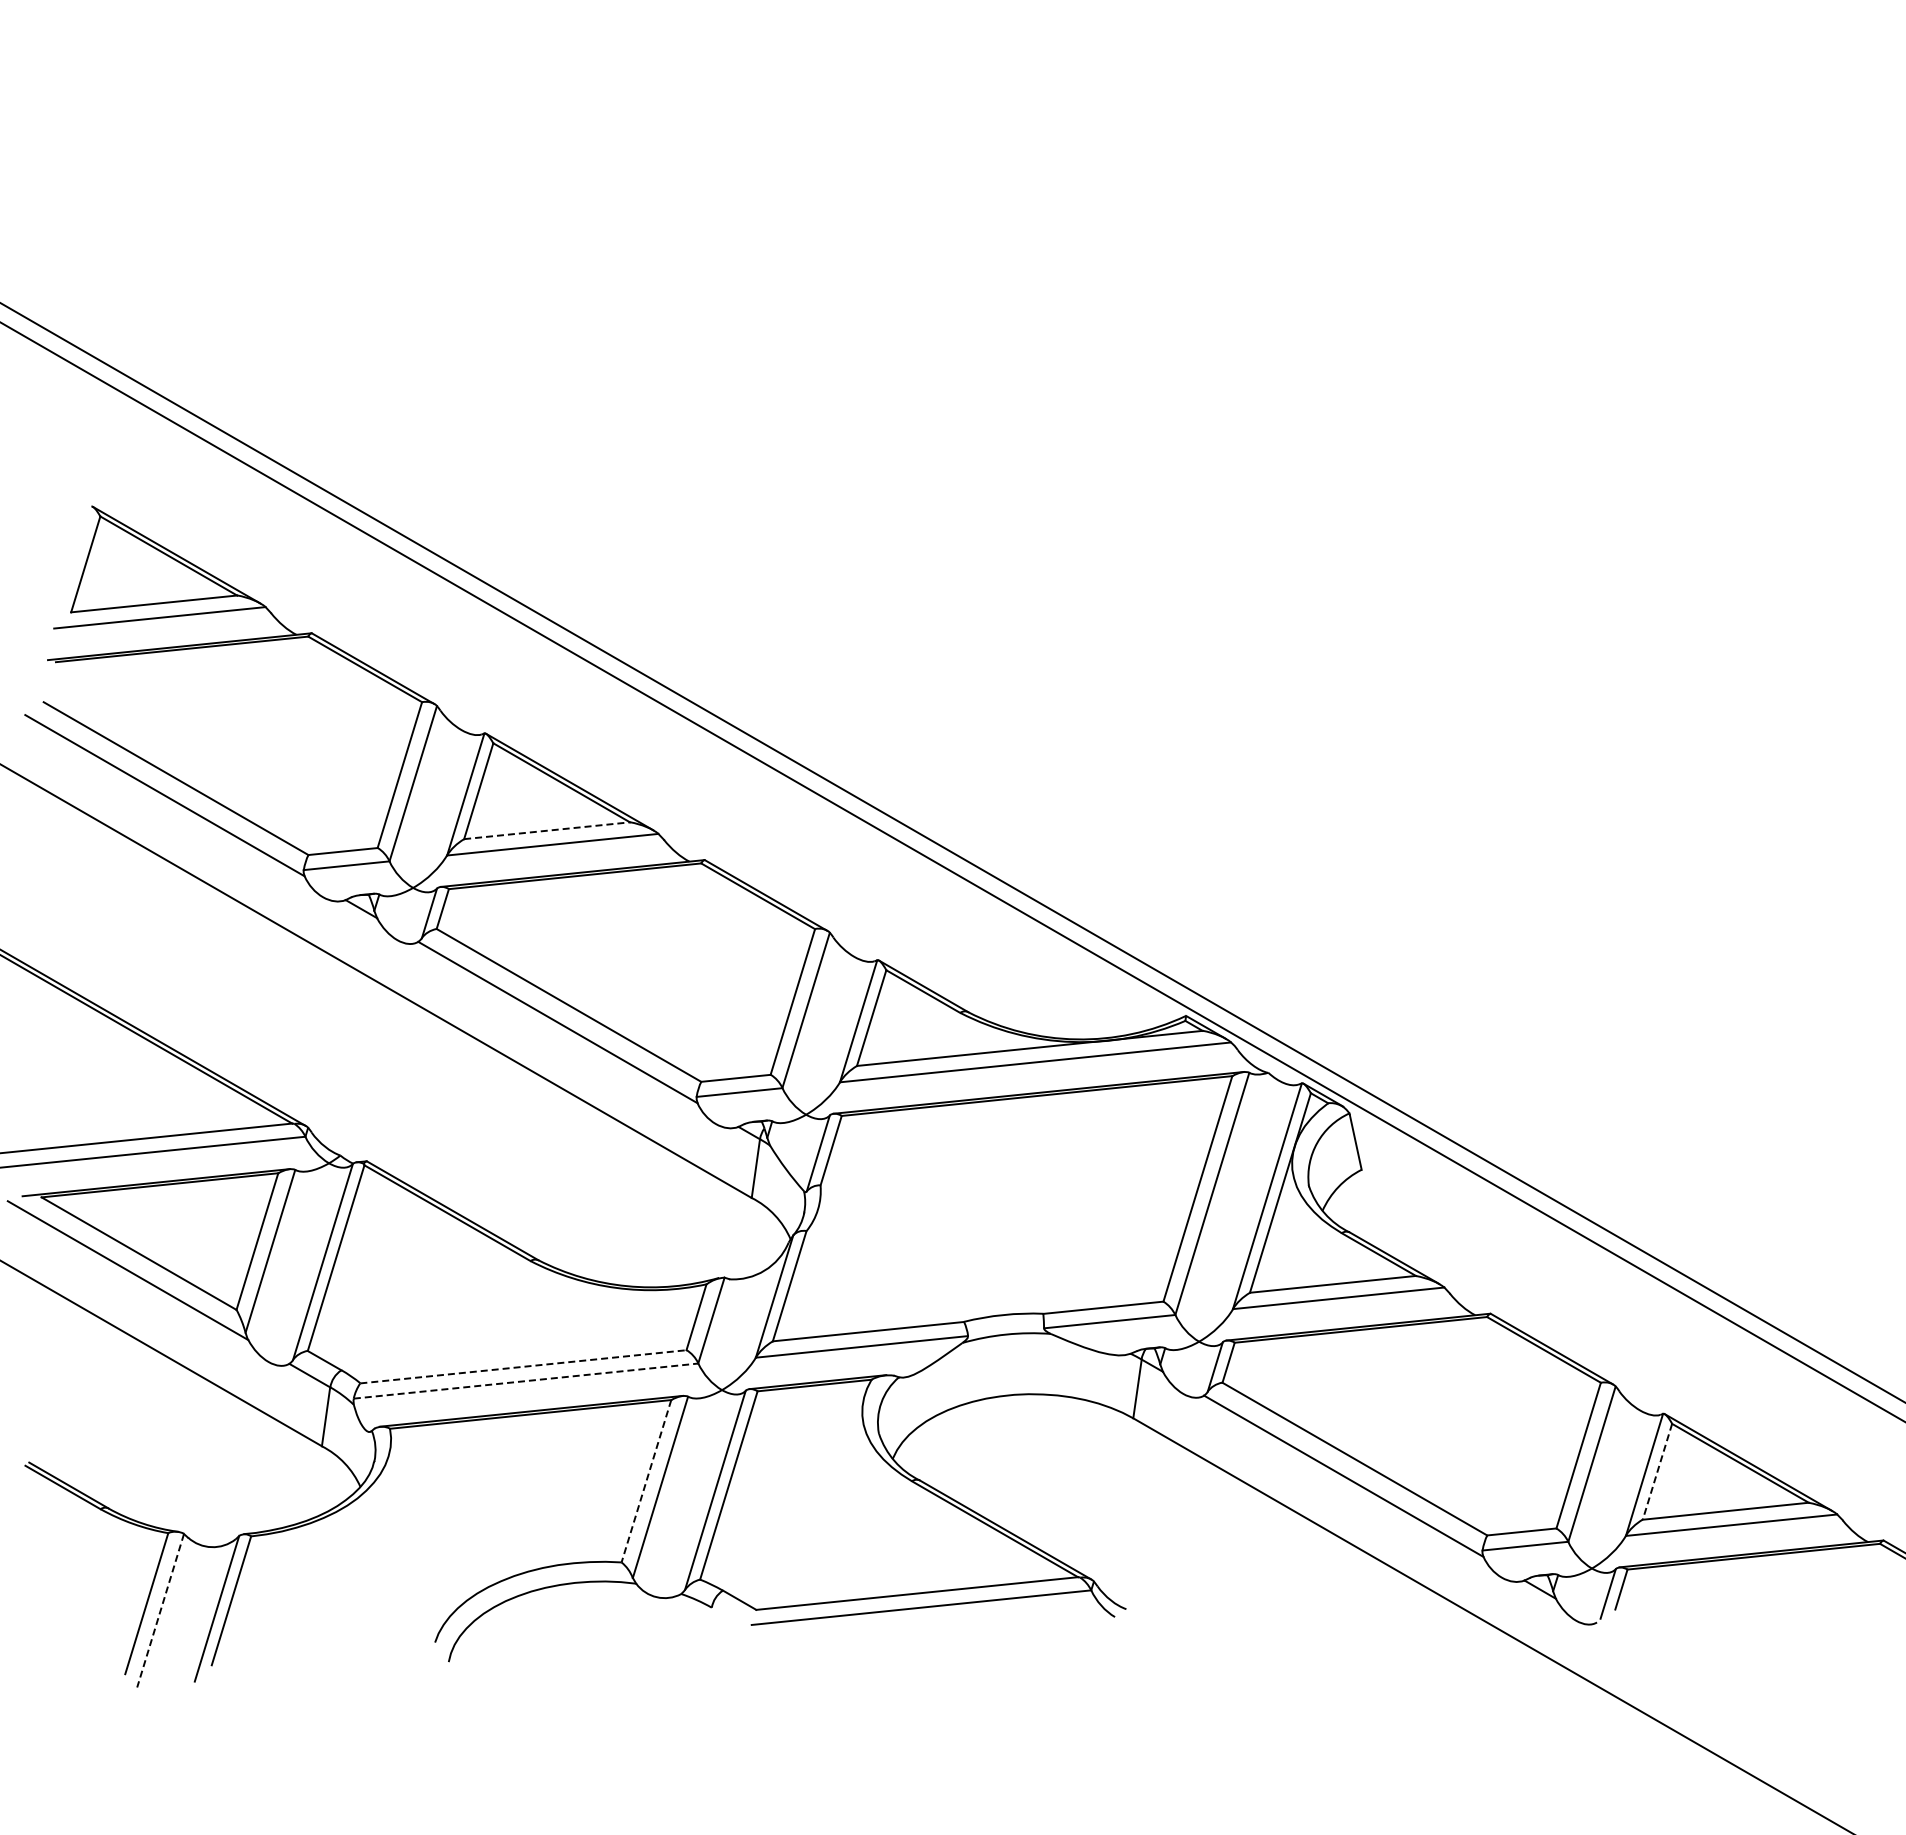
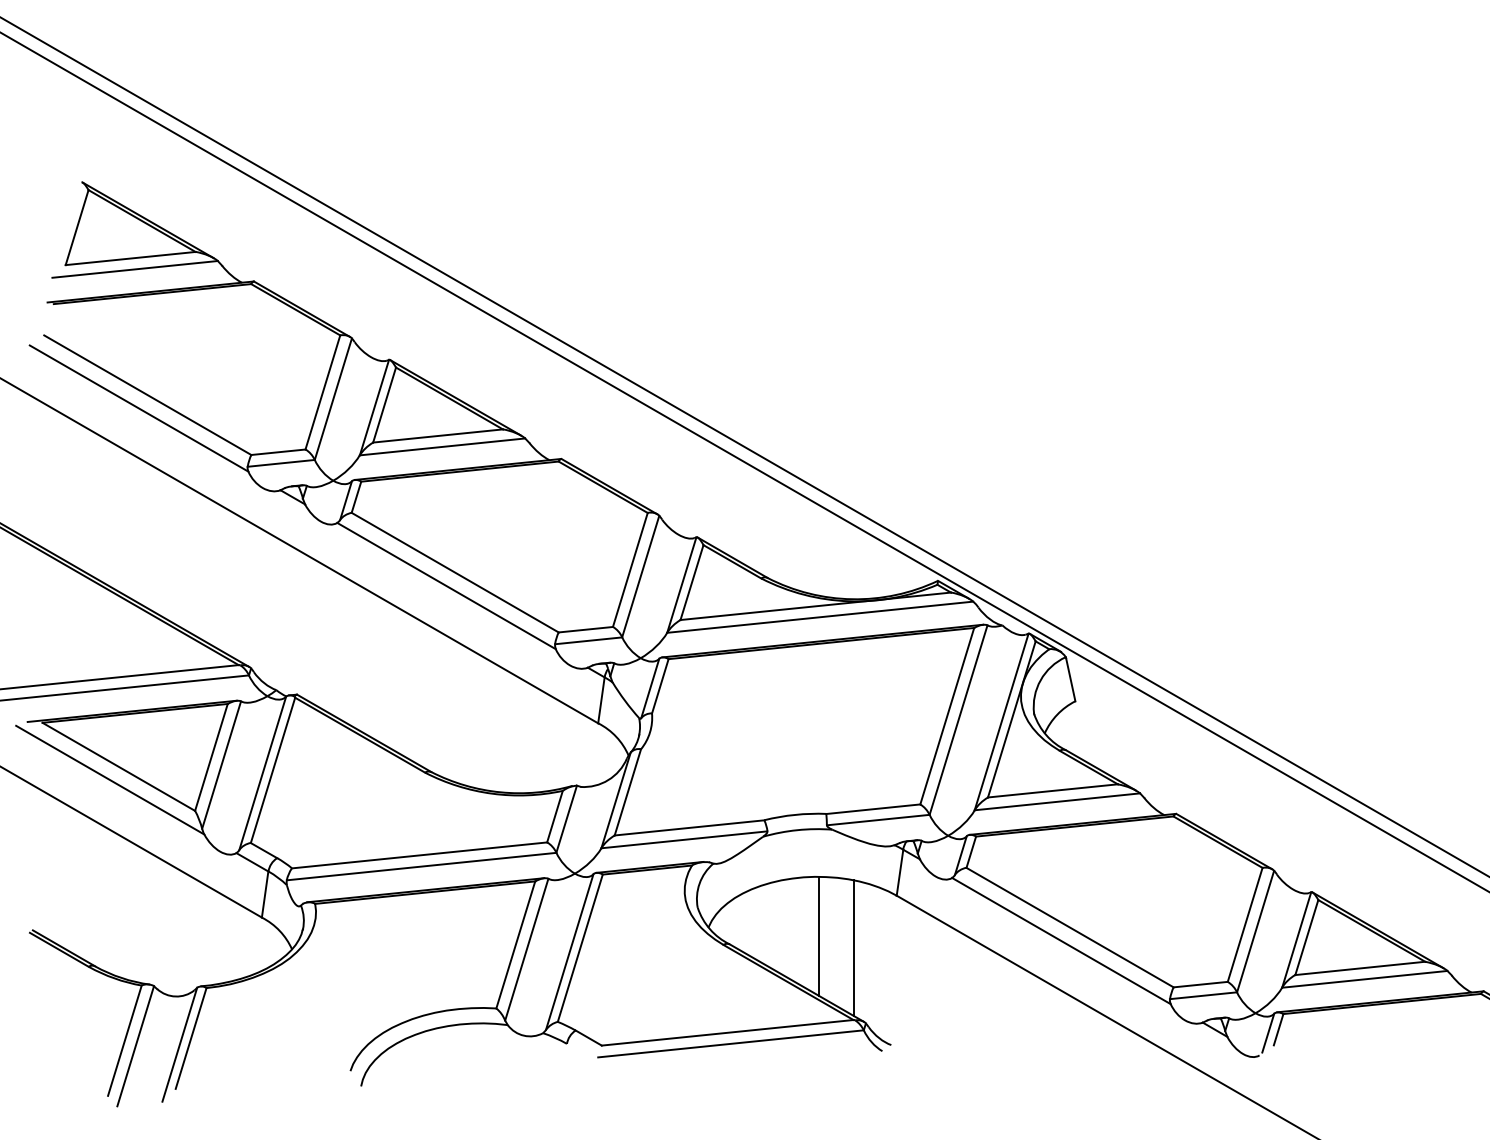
line: (547, 830) -> (438, 435), dashed -> solid
line: (523, 1366) -> (419, 855), dashed -> solid
line: (526, 1381) -> (421, 866), dashed -> solid
line: (1034, 1470) -> (819, 936), added
line: (1657, 1472) -> (1306, 938), dashed -> solid
line: (646, 1481) -> (515, 945), dashed -> solid
line: (1078, 1485) -> (853, 948), added
line: (160, 1611) -> (135, 1046), dashed -> solid

